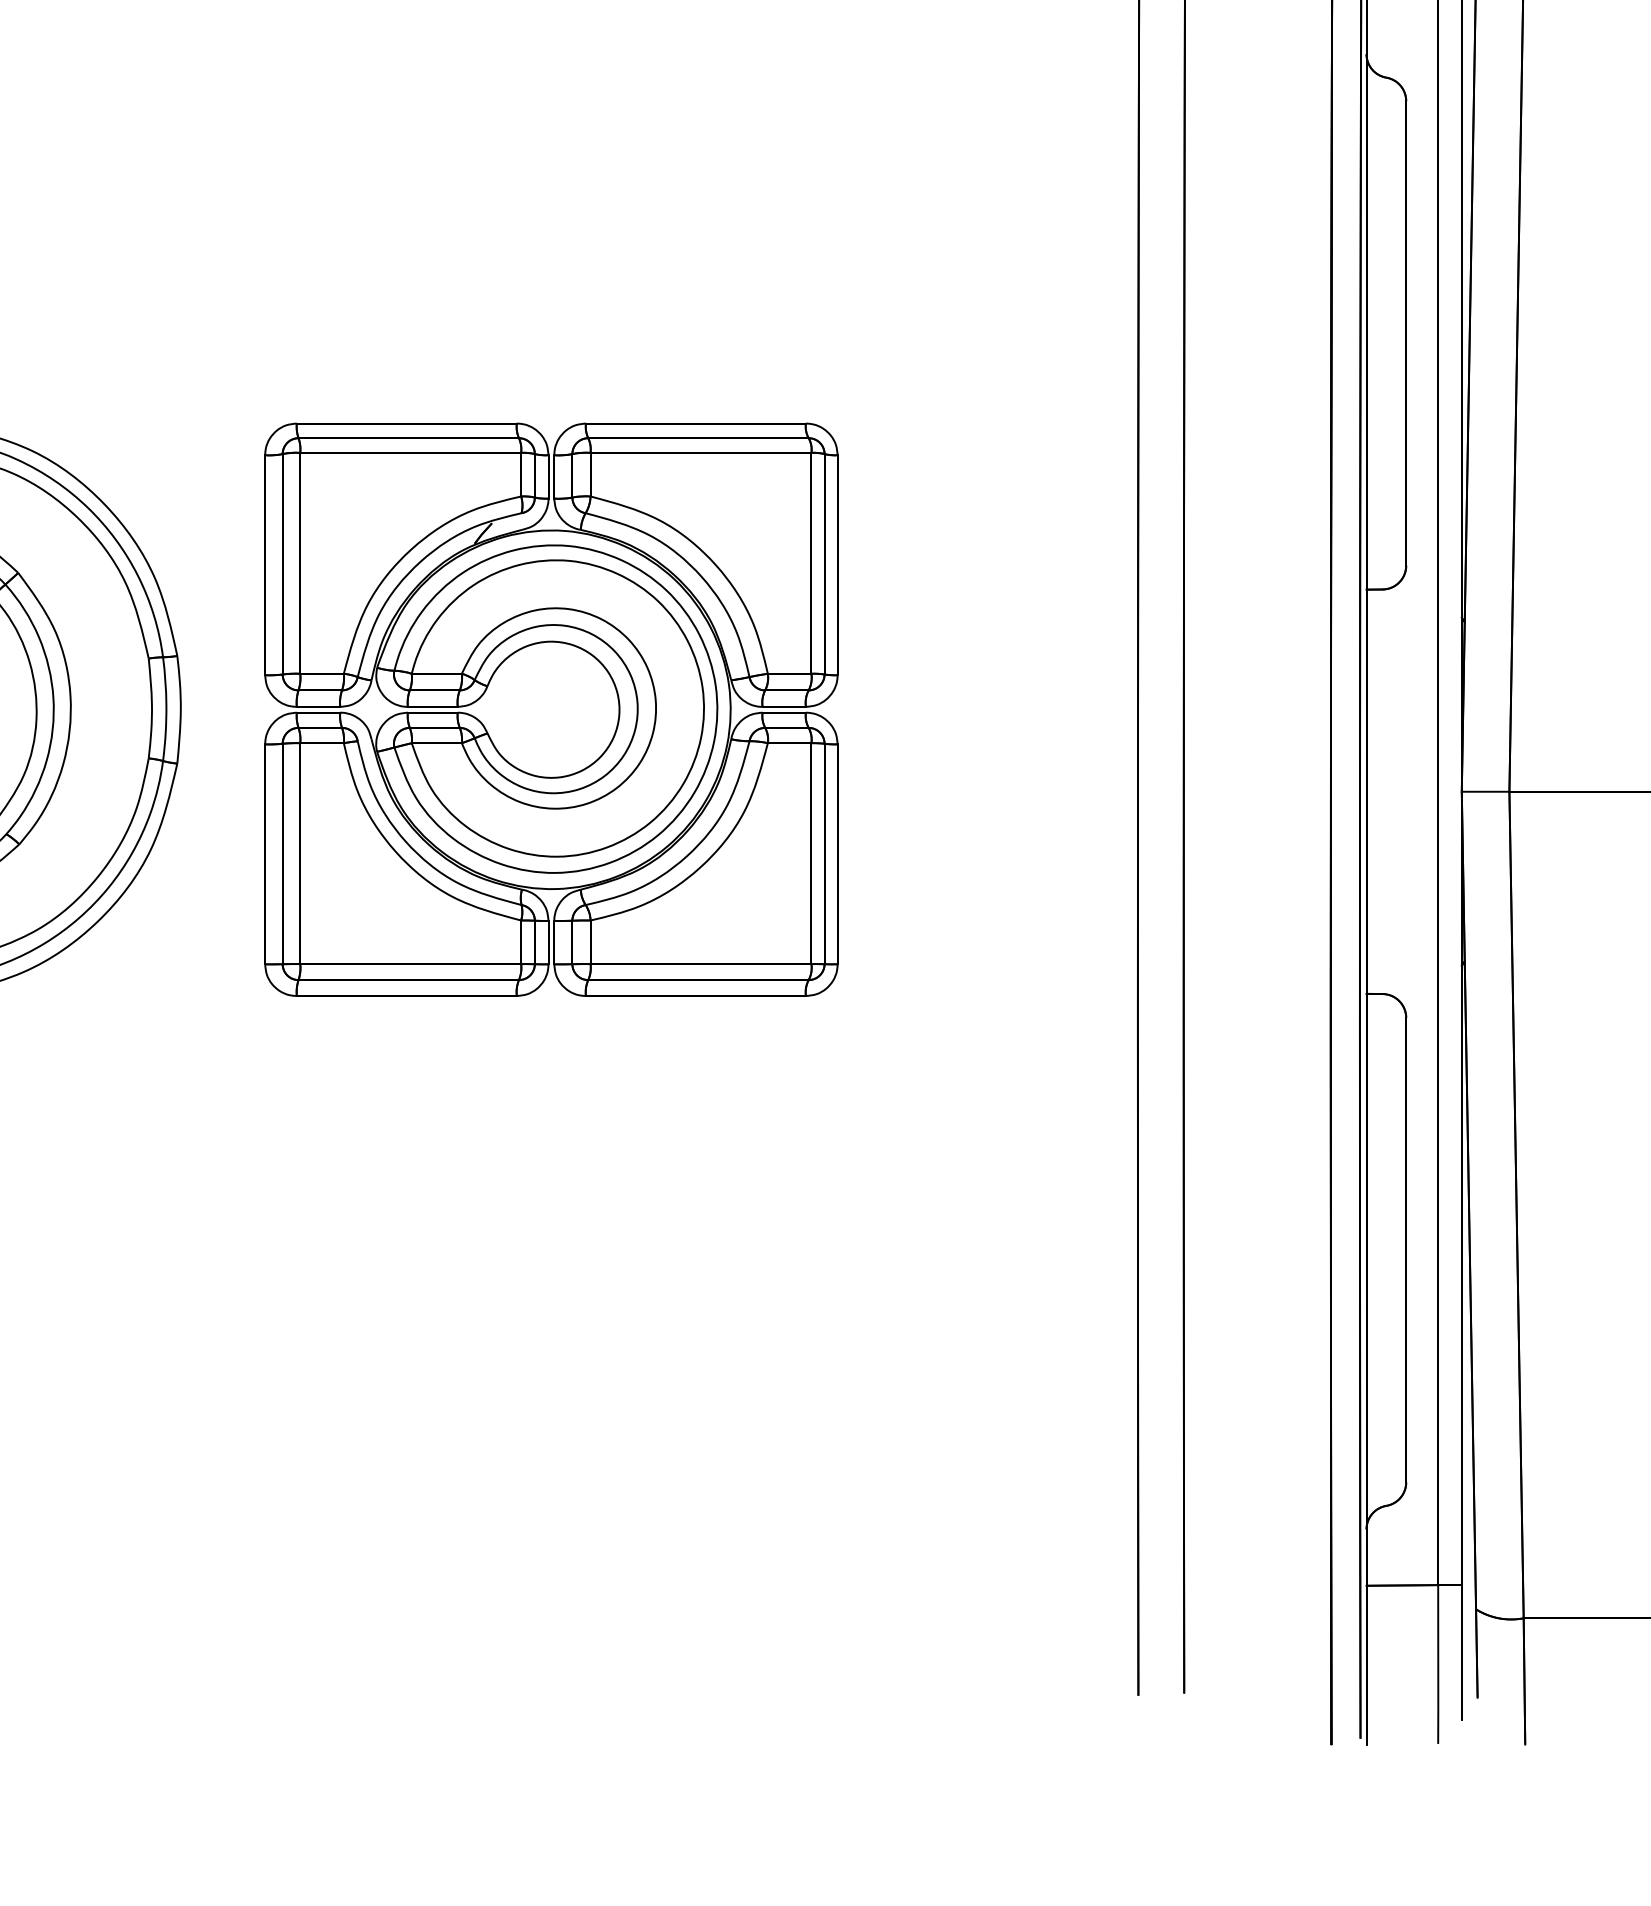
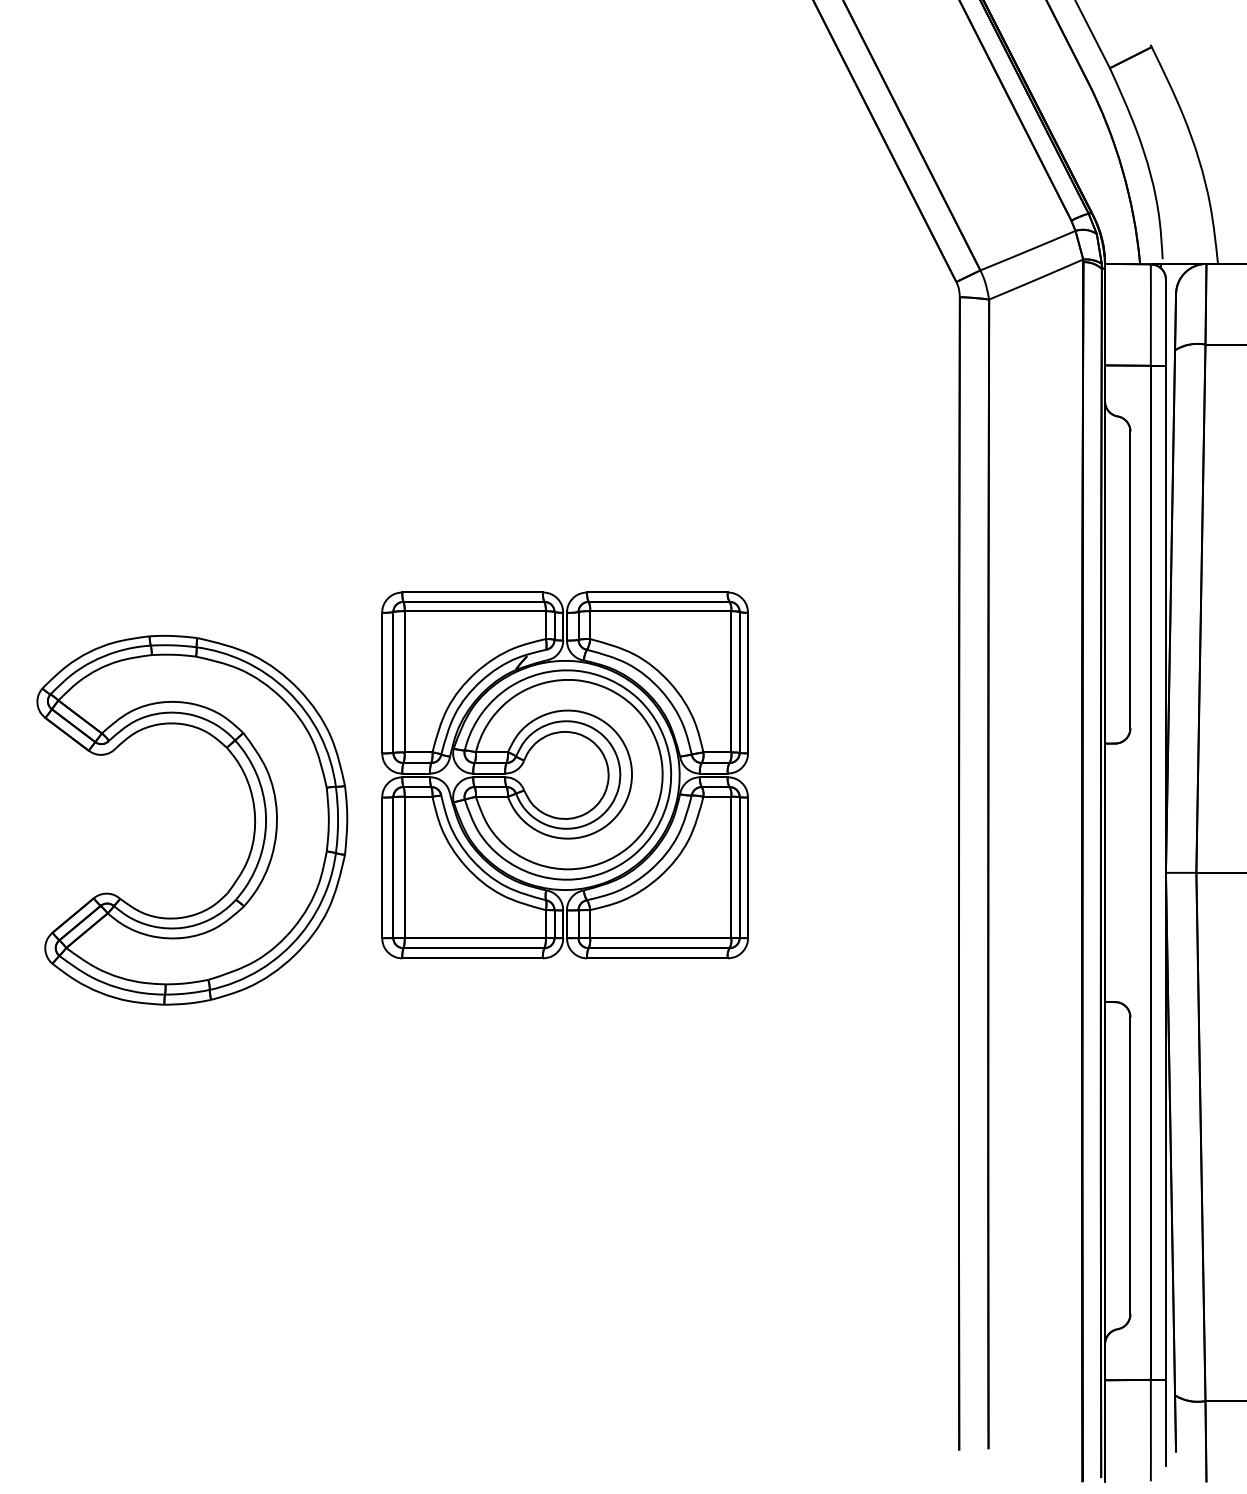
part: (492, 739) -> (527, 794), moved

